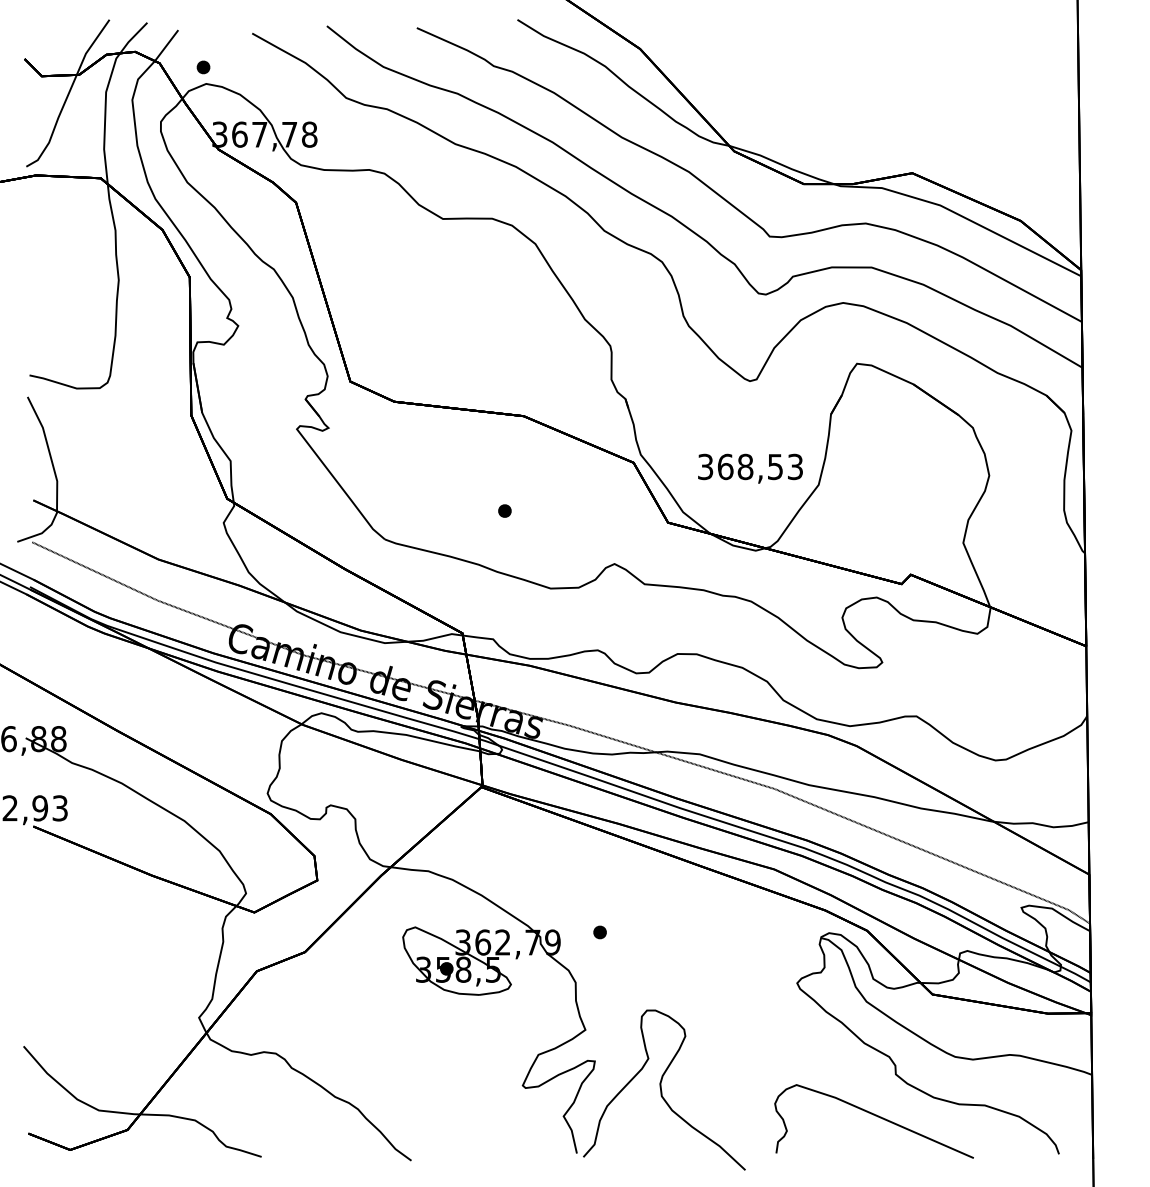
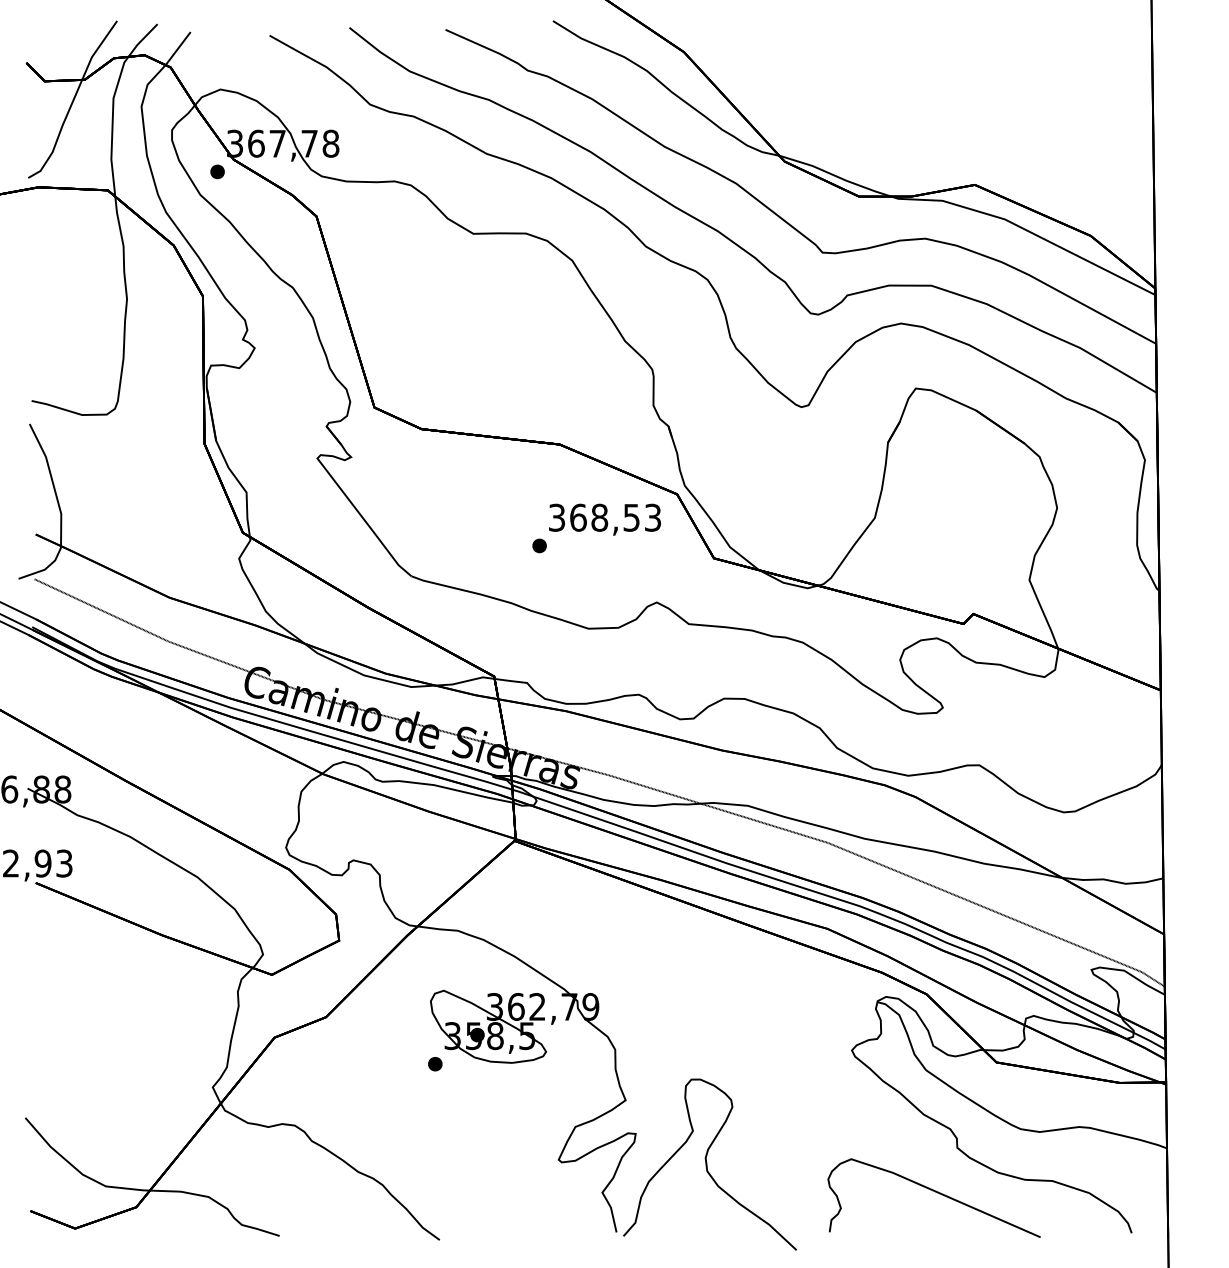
part: (203, 67) -> (217, 171), moved
text: (750, 468) -> (604, 519), moved
part: (600, 932) -> (435, 1064), moved

